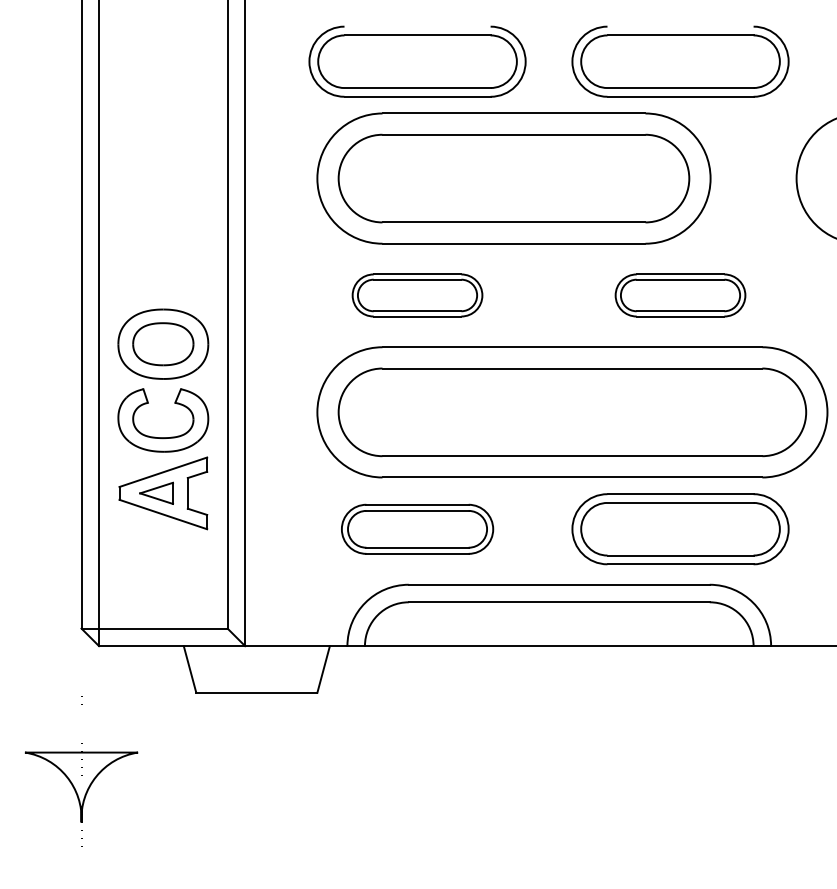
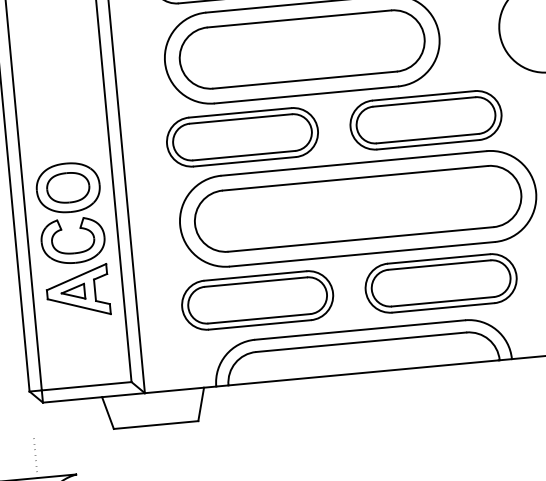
part: (417, 295) -> (242, 137), size x1.67
part: (680, 295) -> (426, 120), size x1.67
part: (417, 529) -> (257, 300), size x1.43

